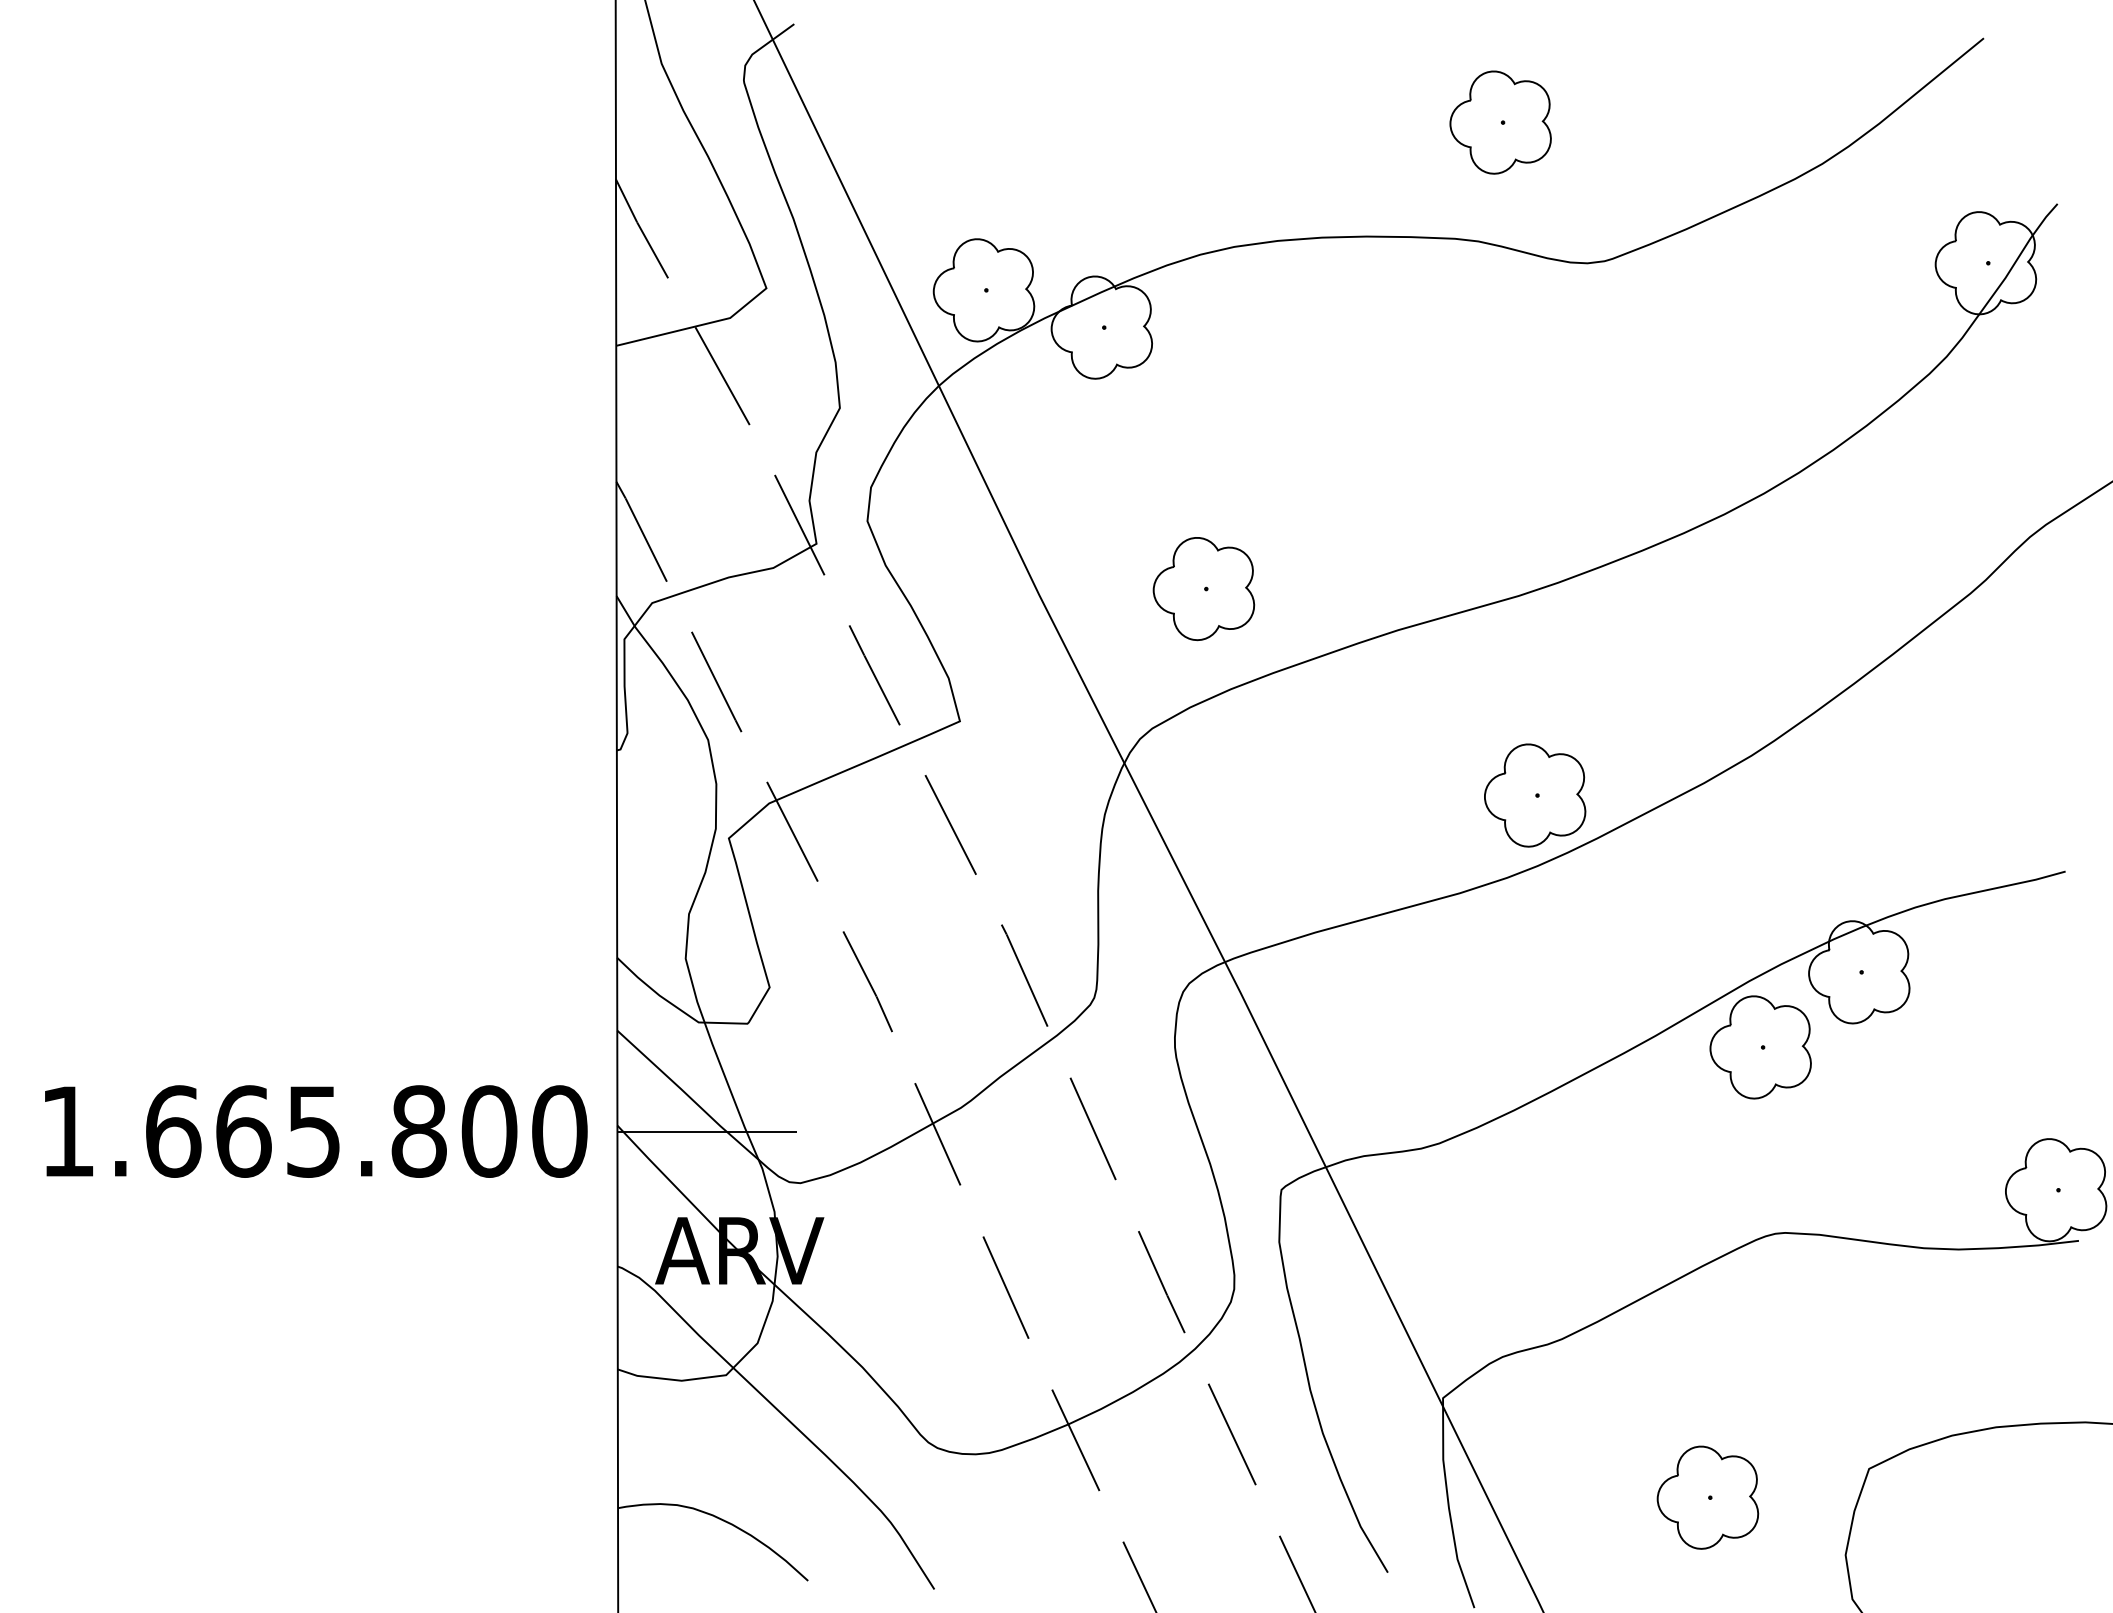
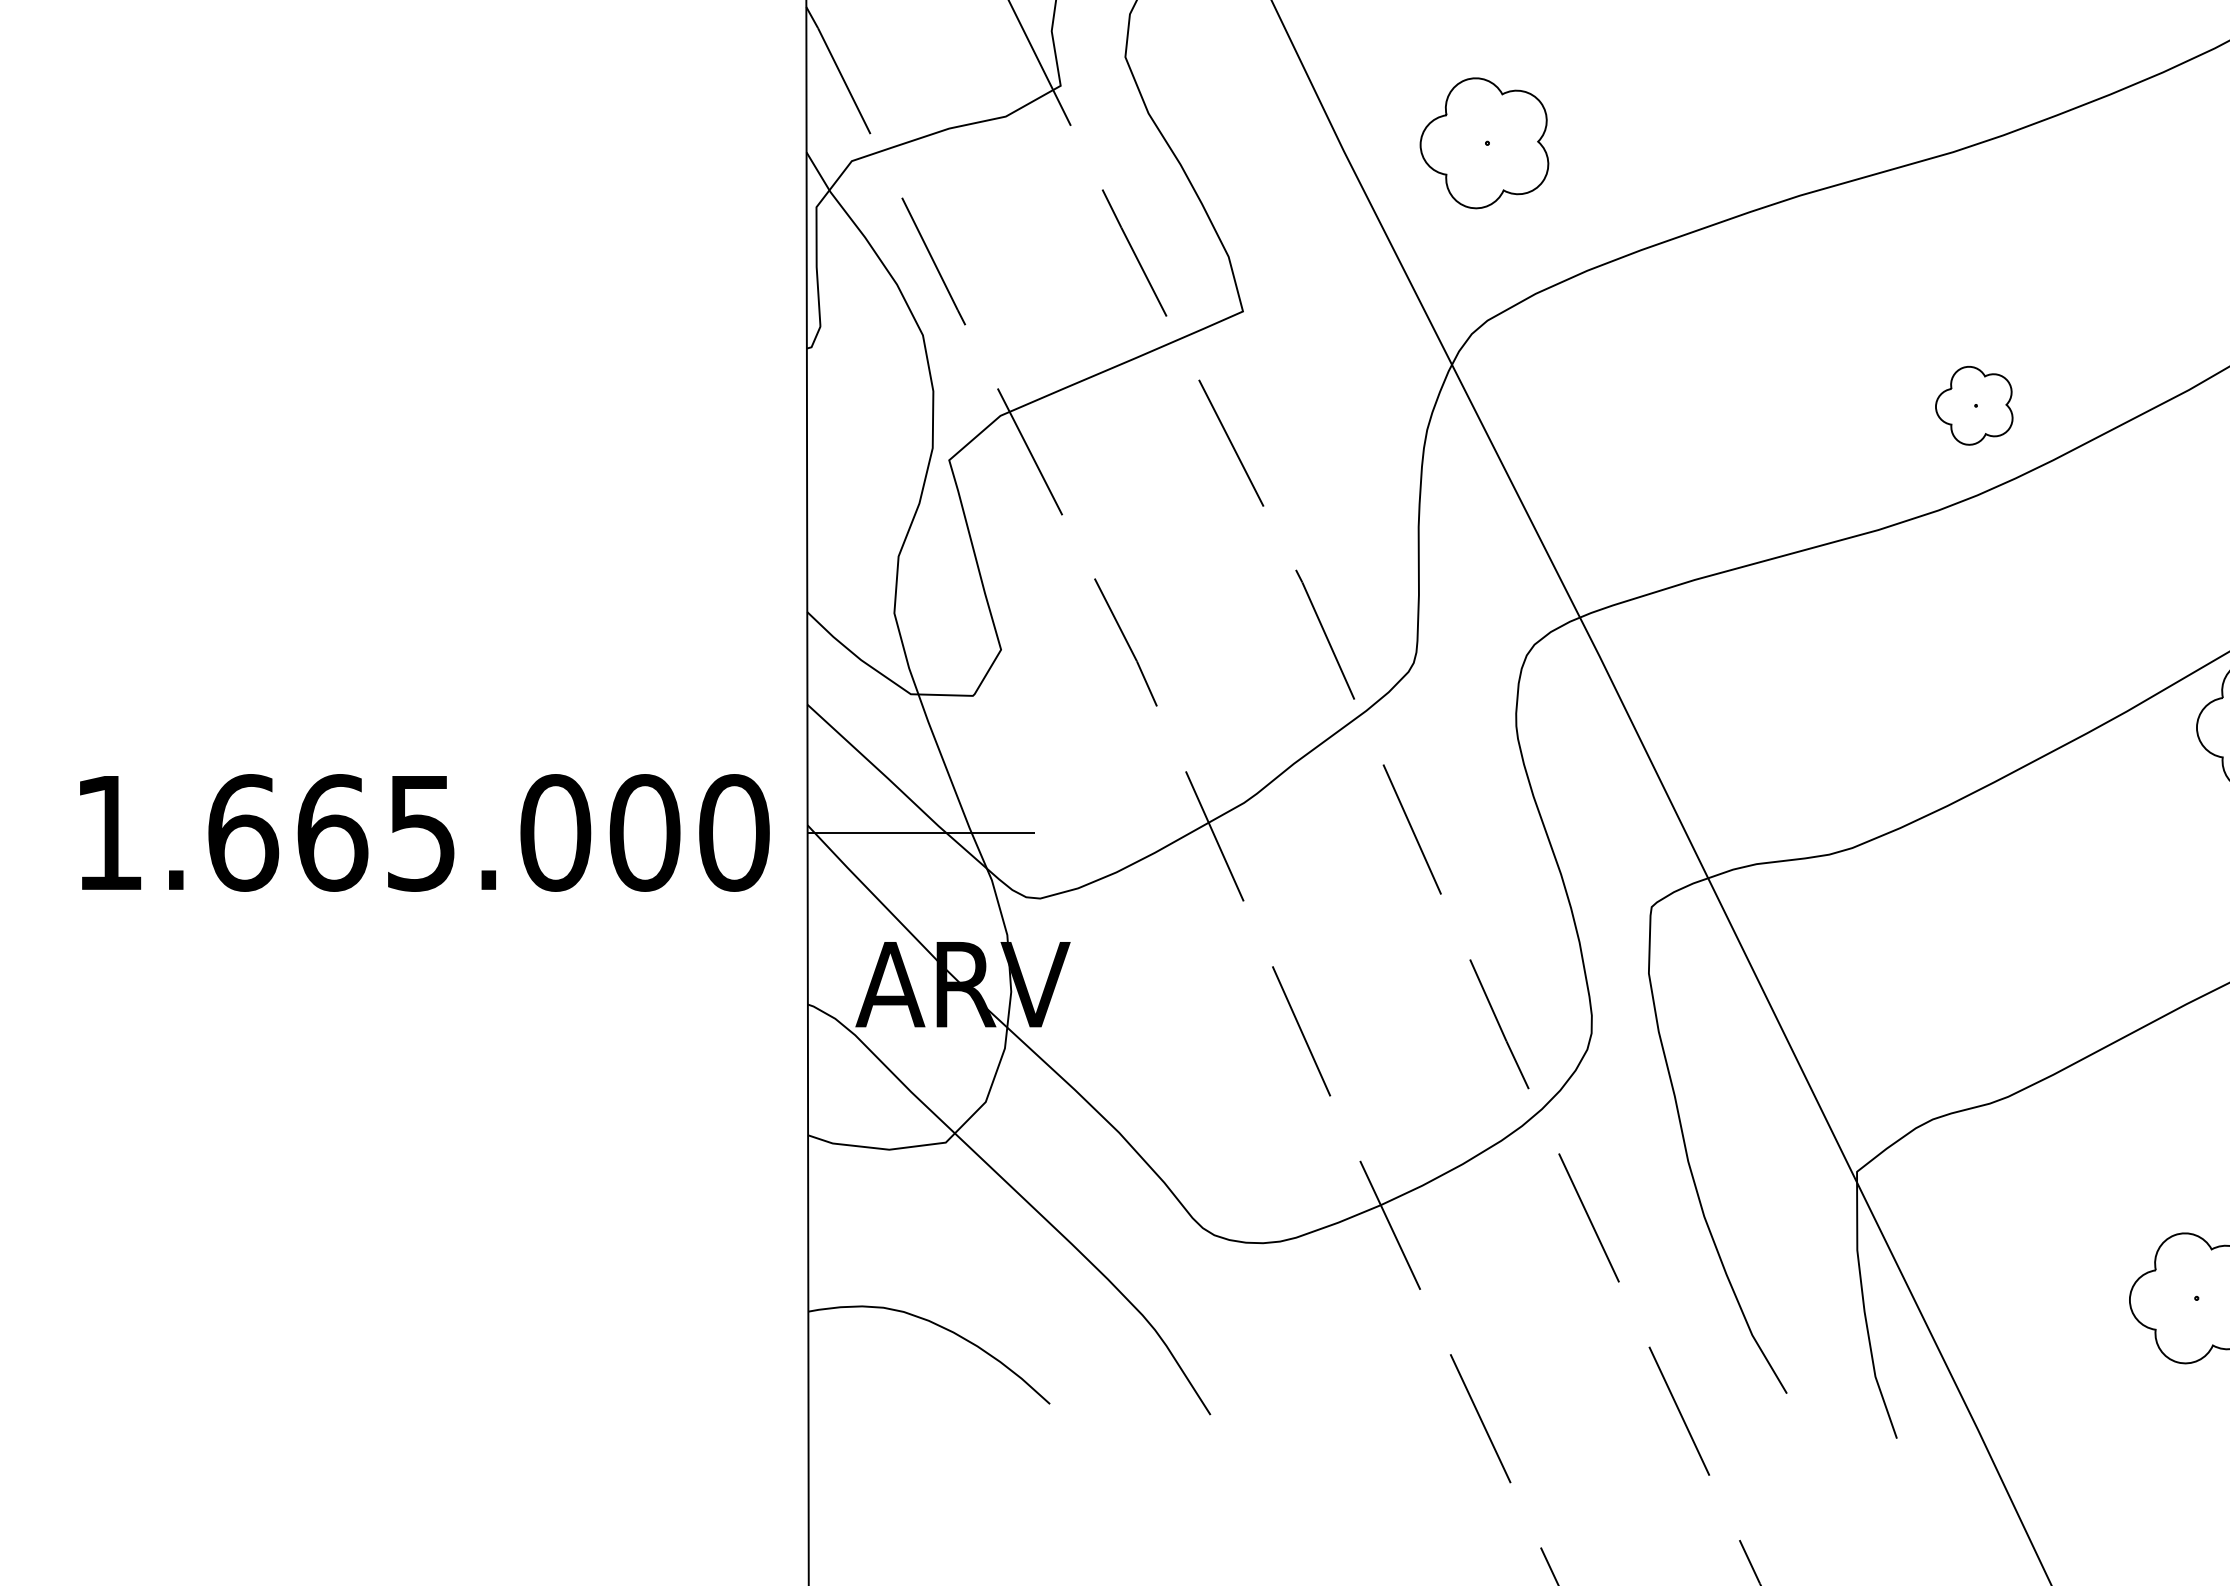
part: (1203, 589) -> (1483, 143), moved
part: (1535, 795) -> (1974, 405), size x0.6
text: (419, 1131) -> (556, 832), 1.665.800 -> 1.665.000

